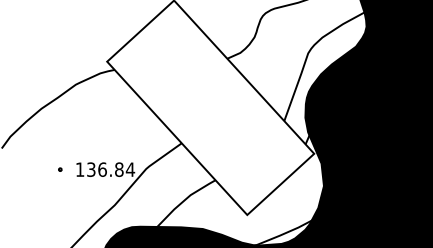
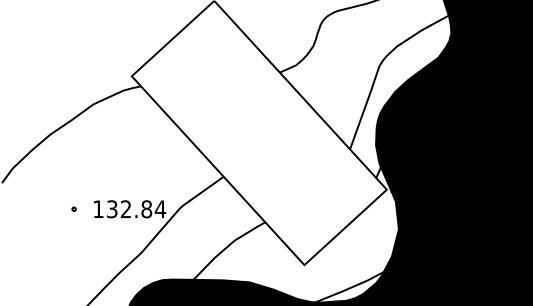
text: (102, 169) -> (126, 209), 136.84 -> 132.84

